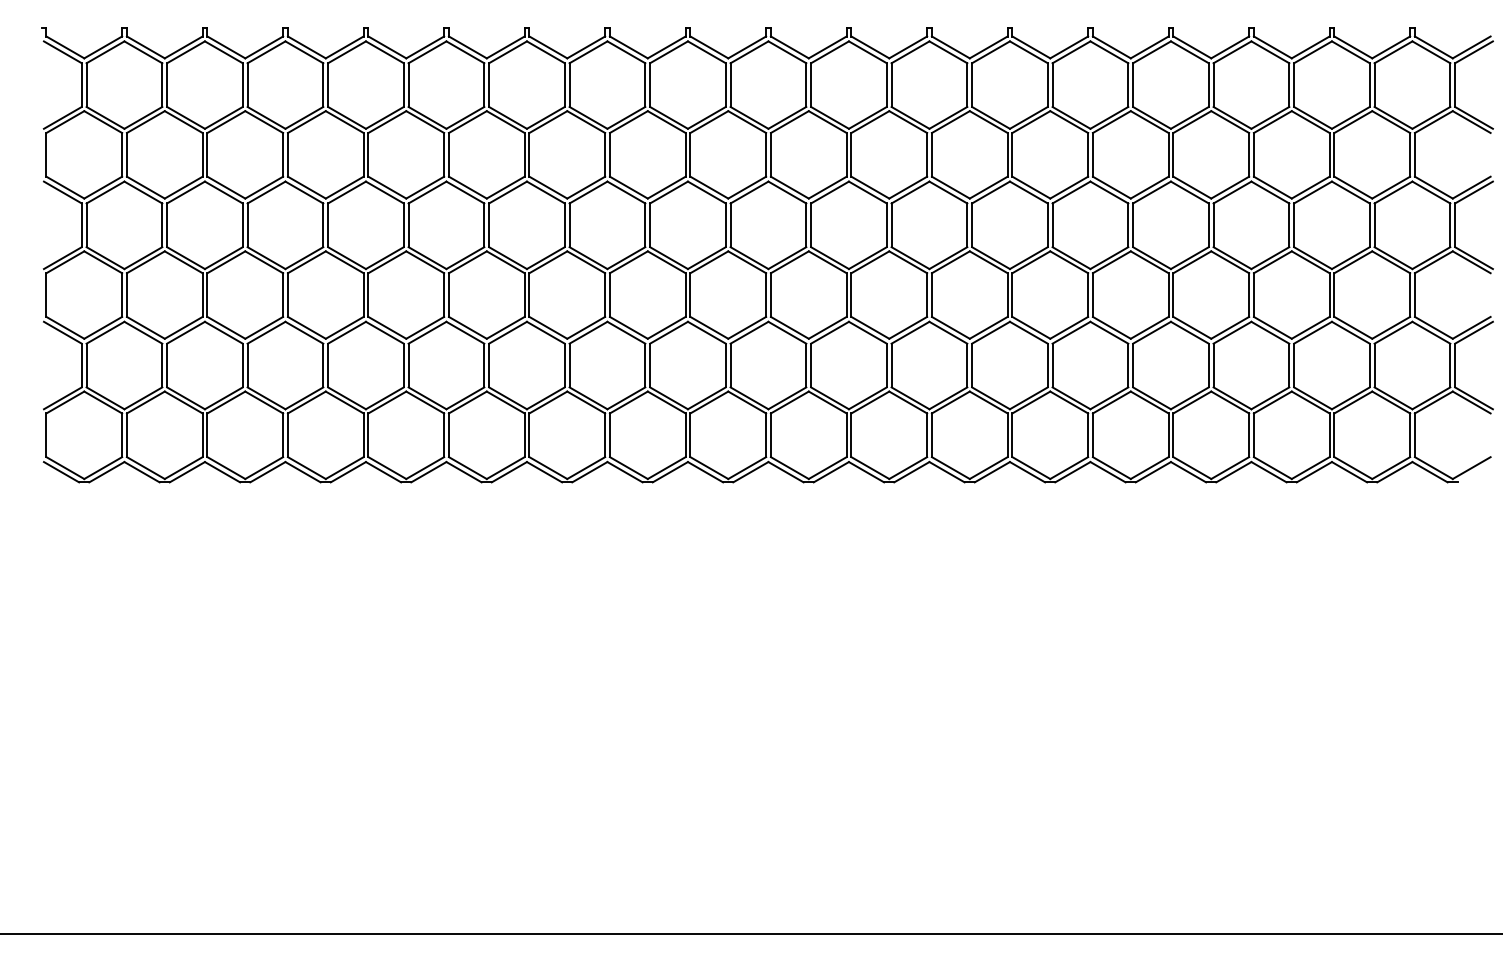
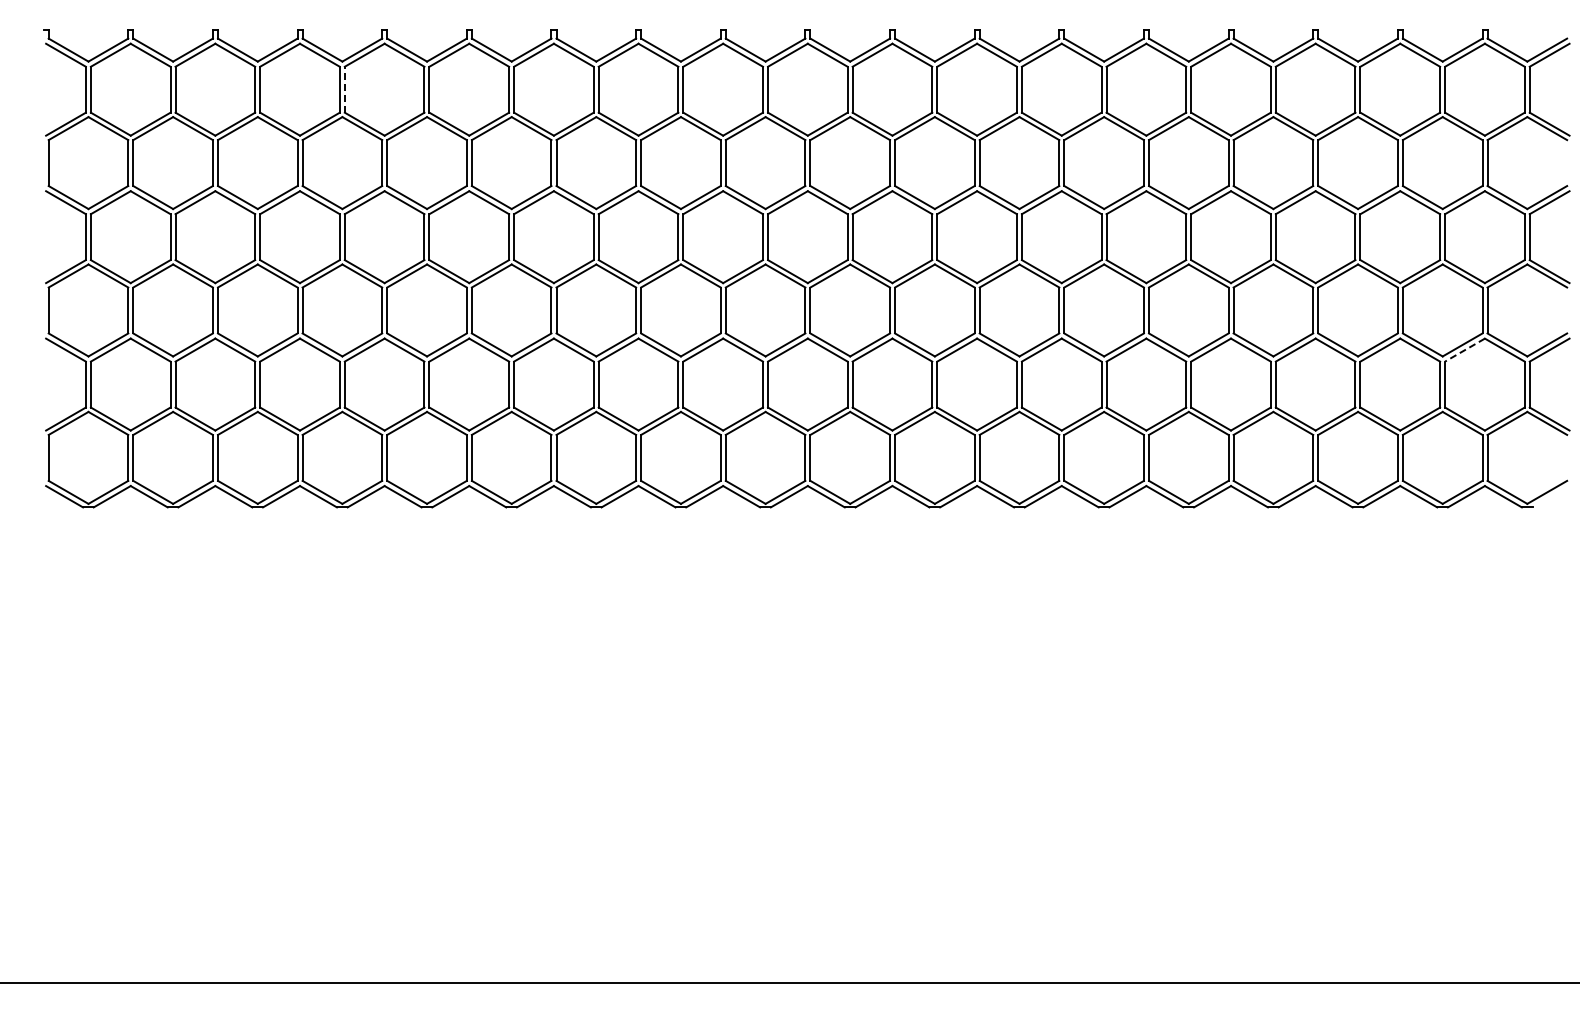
line: (327, 84) -> (344, 89), solid -> dashed
line: (1393, 333) -> (1465, 350), solid -> dashed

